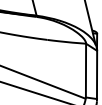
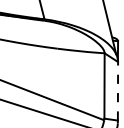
line: (96, 74) -> (117, 90), solid -> dashed

